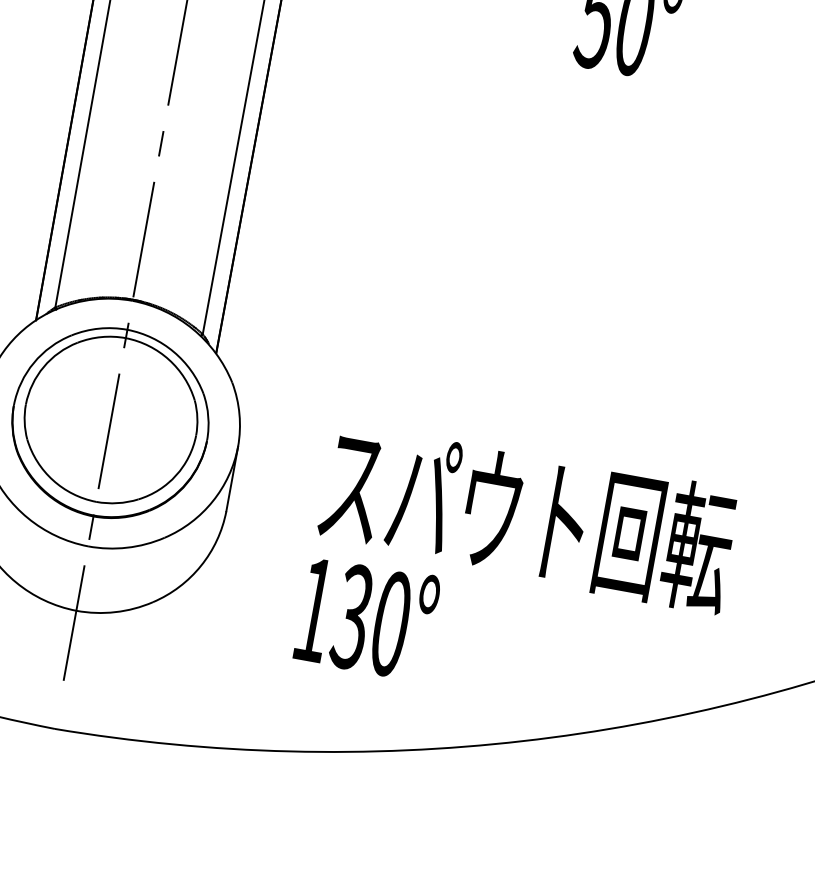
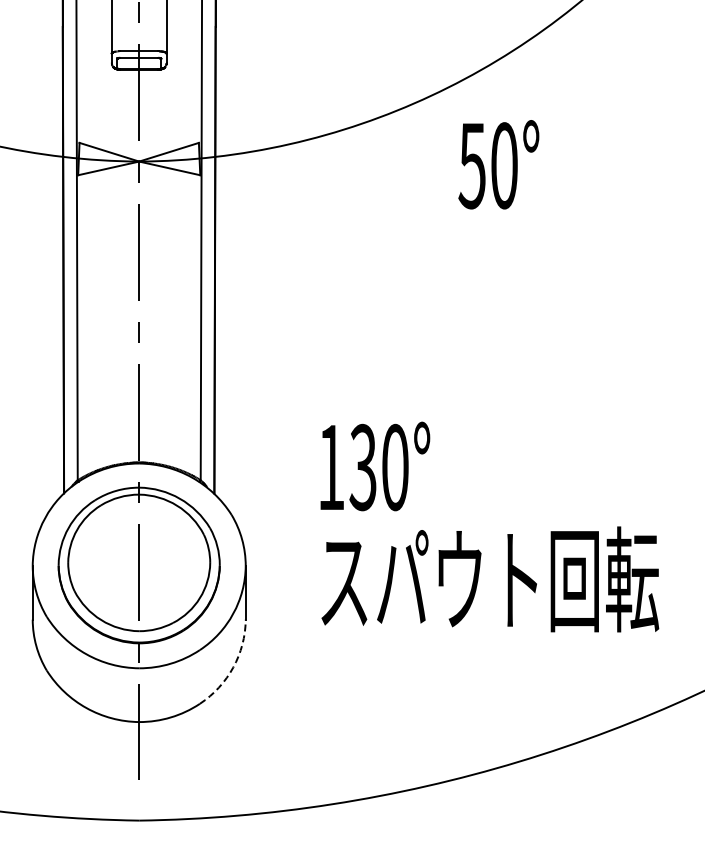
arc: (201, 565) -> (233, 667), solid -> dashed
text: (367, 618) -> (375, 466), moved

